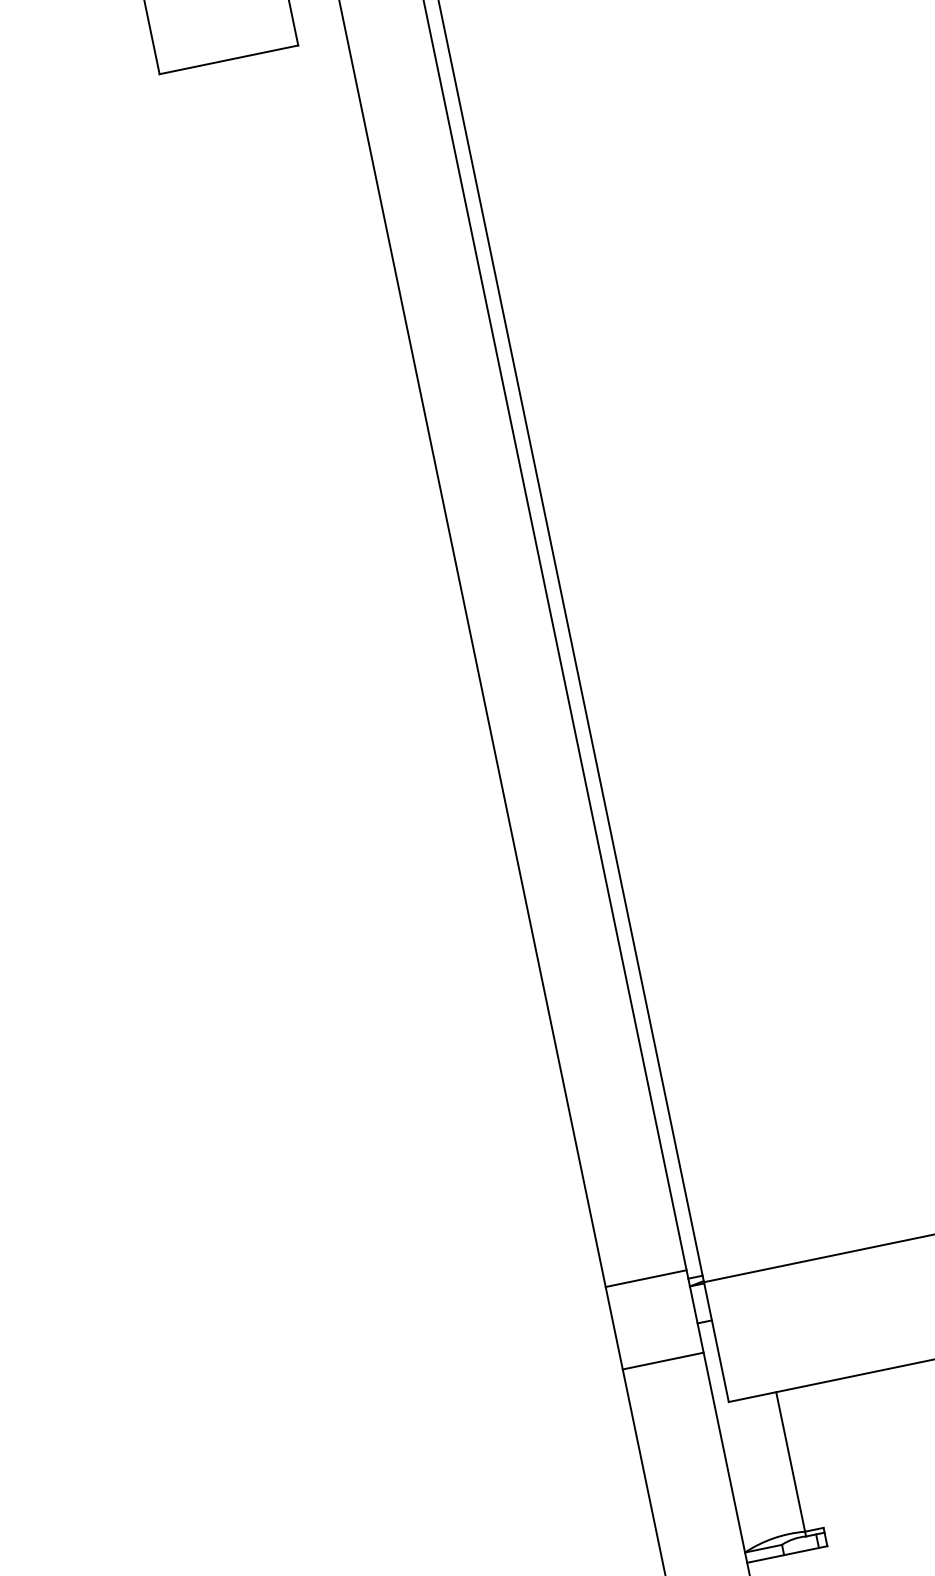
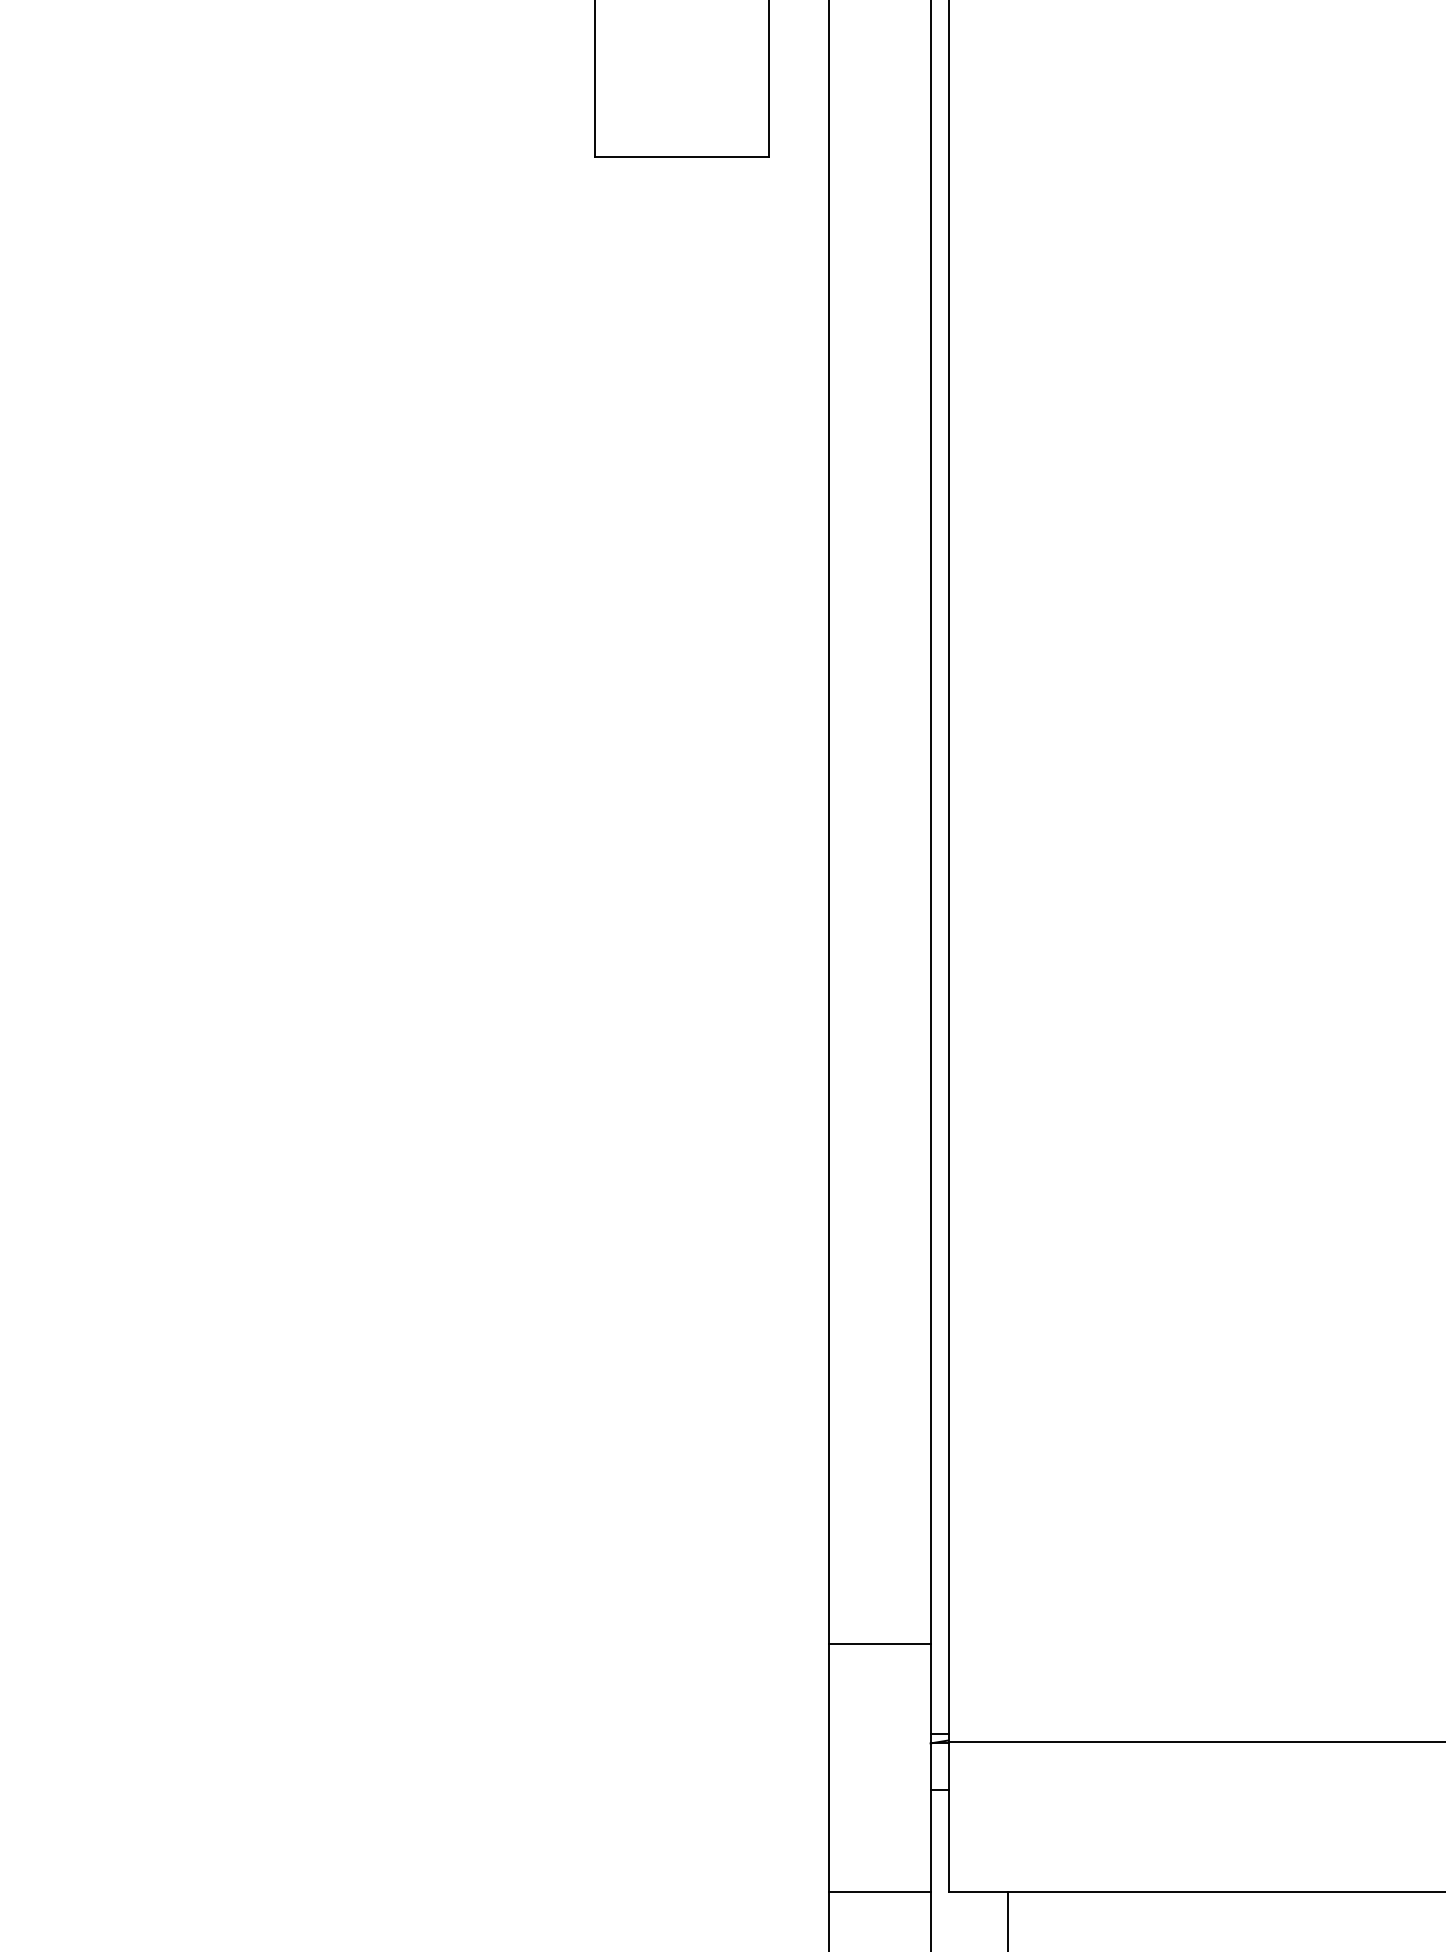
line: (645, 1278) -> (879, 1644), moved
line: (662, 1361) -> (879, 1892), moved

